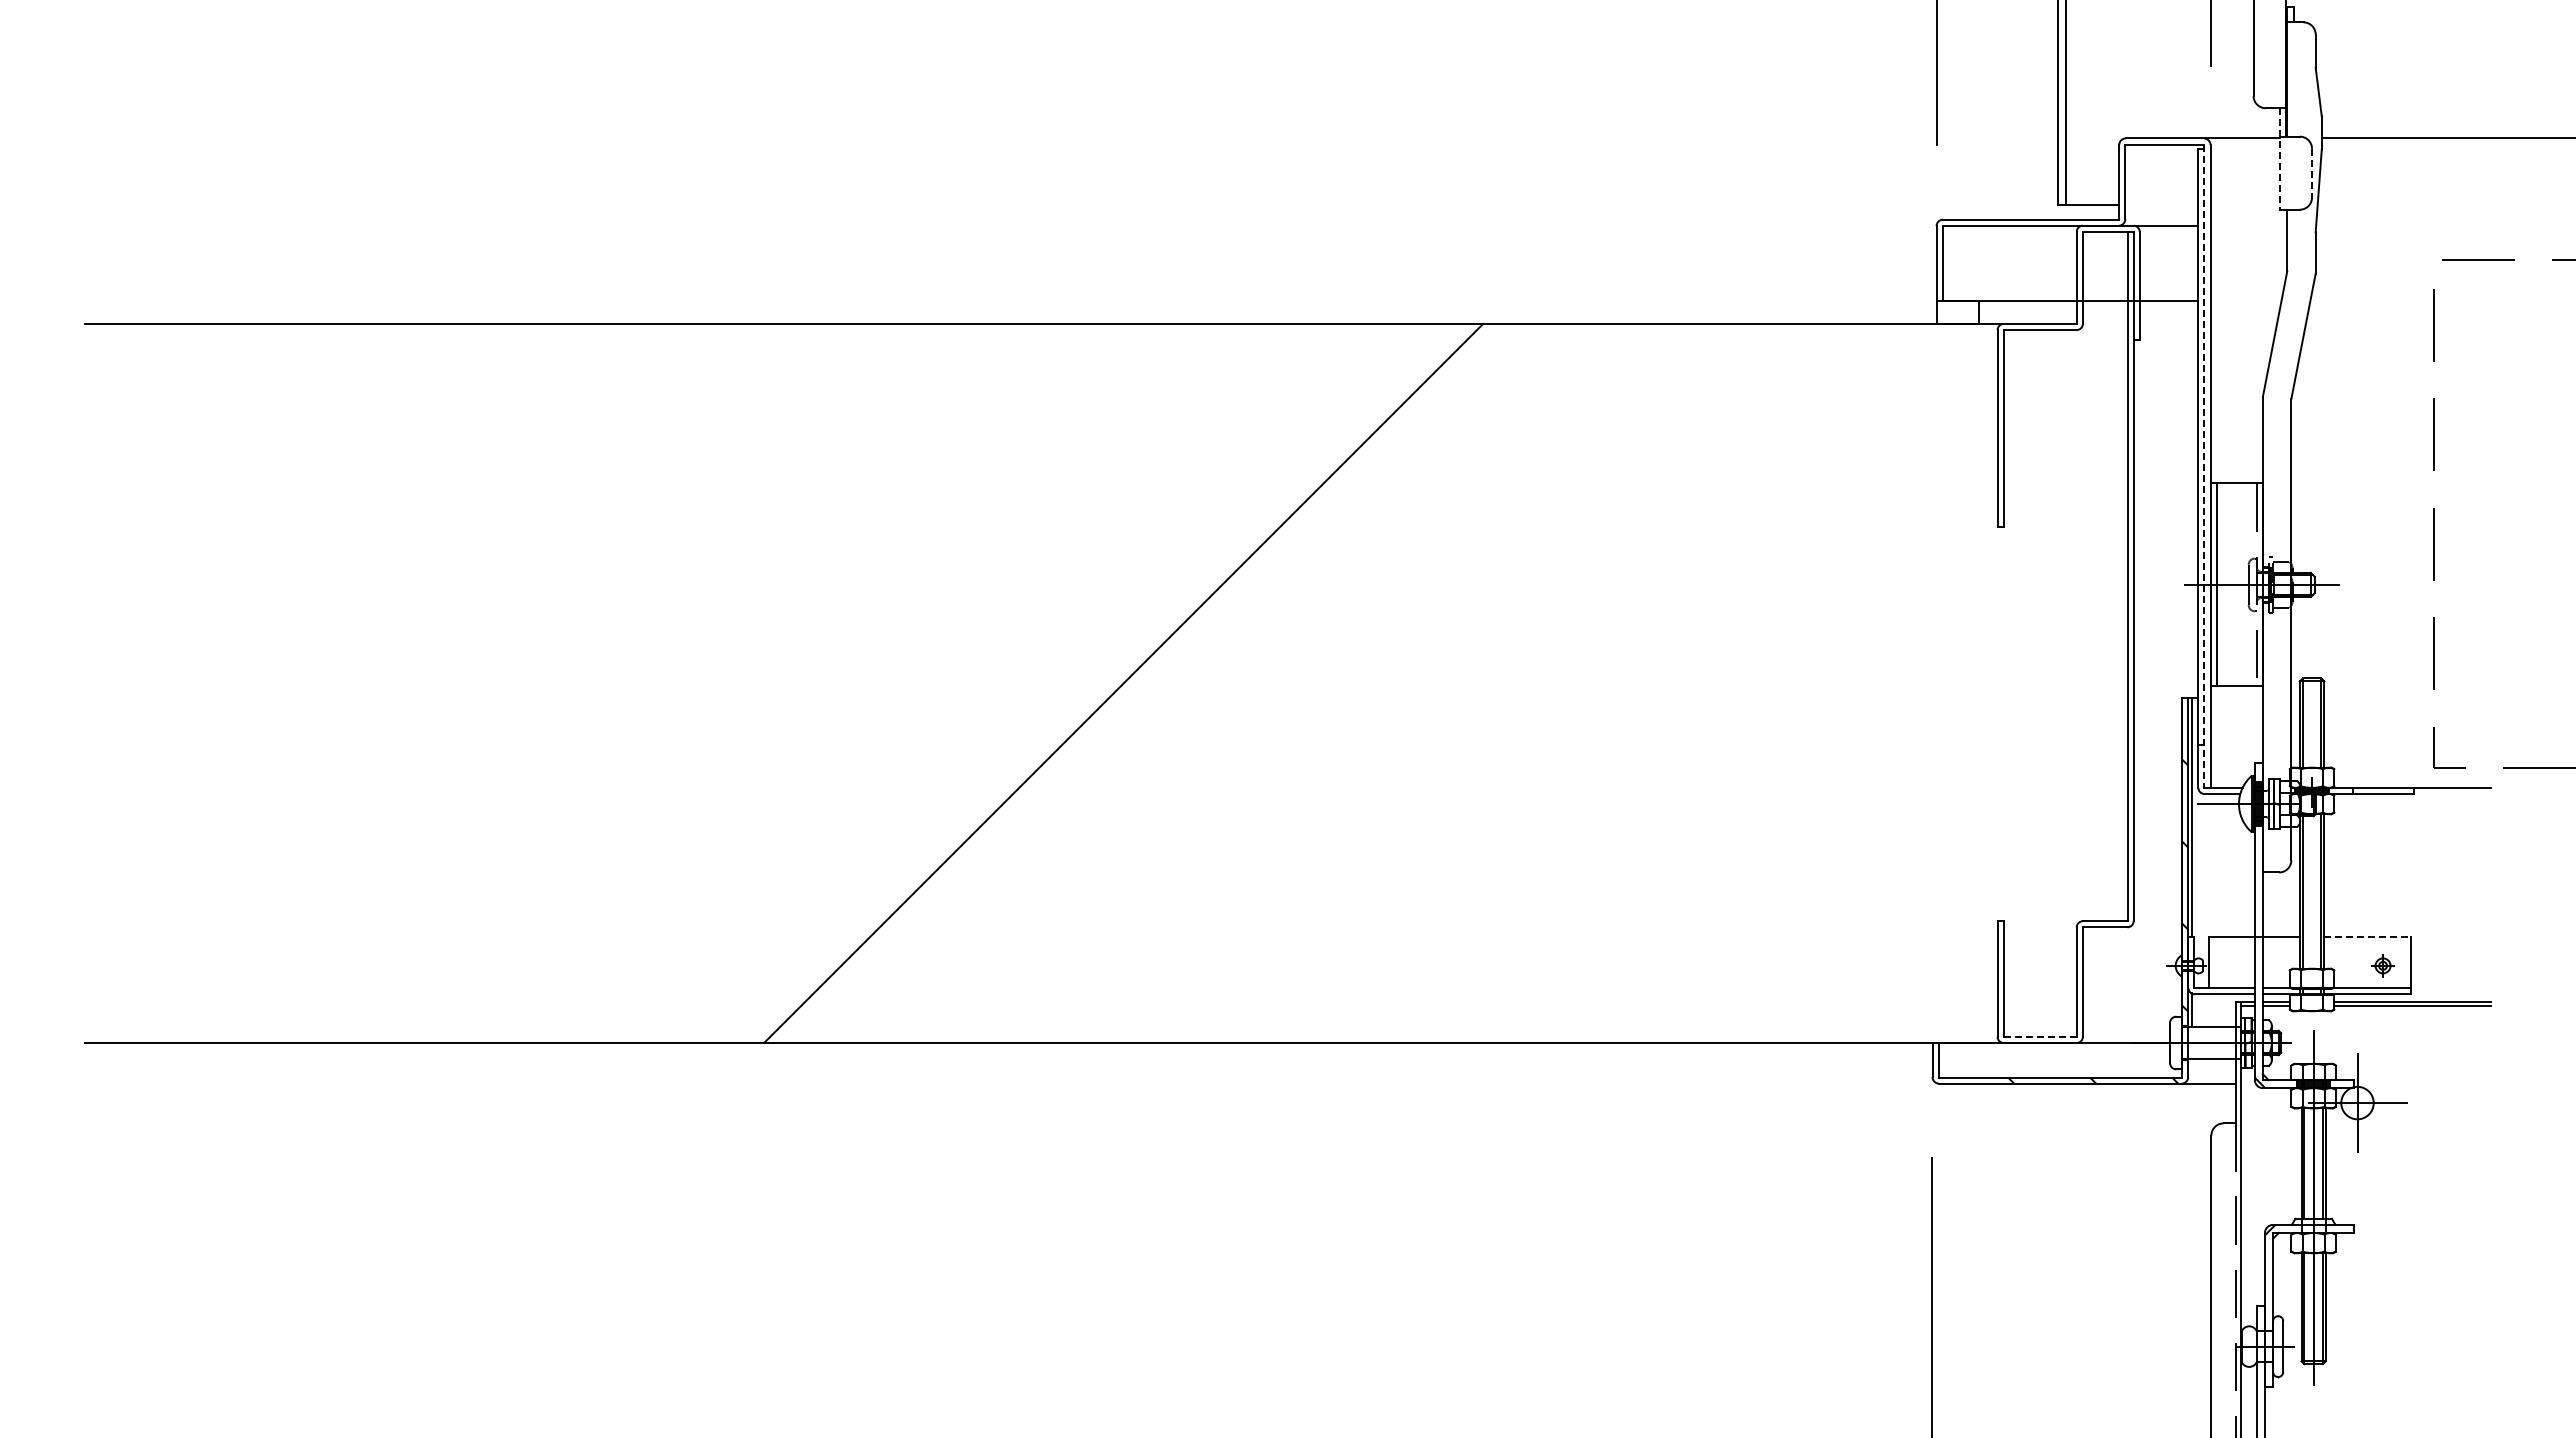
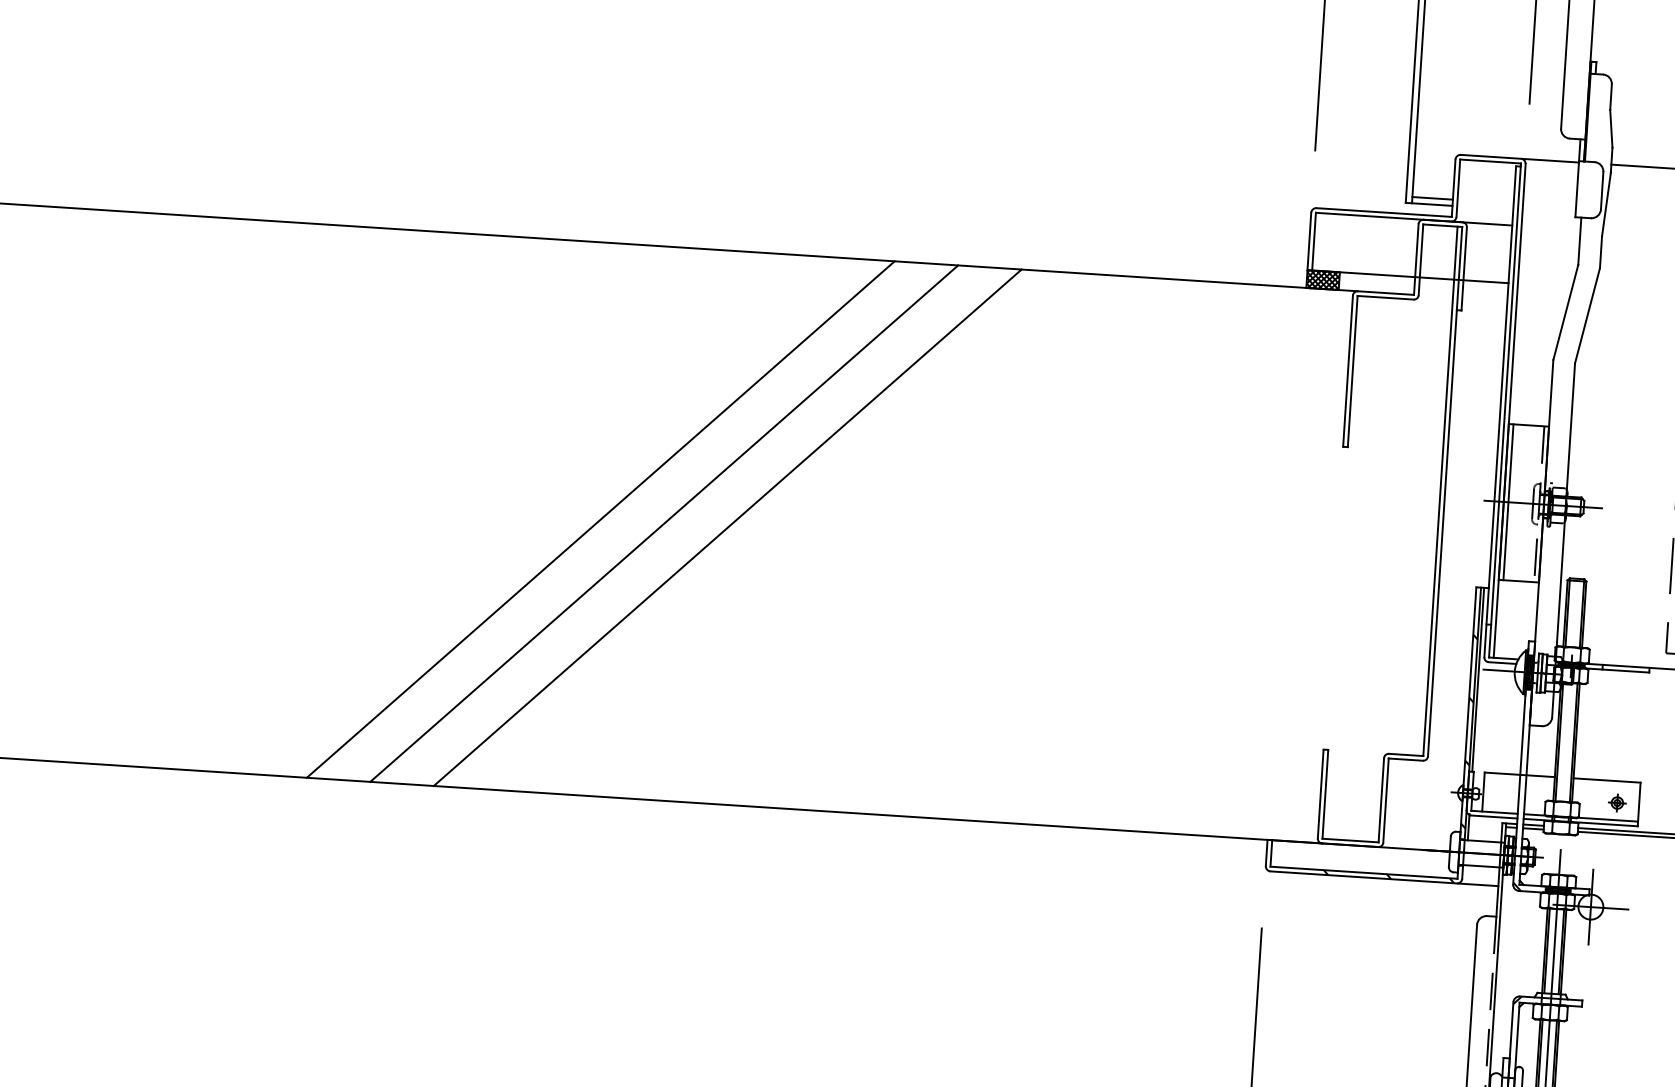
line: (2279, 158) -> (1577, 177), dashed -> solid
line: (2312, 173) -> (1602, 191), dashed -> solid
line: (2092, 197) -> (1432, 198), added
hatch: (1957, 311) -> (1323, 279), added
line: (2204, 466) -> (1505, 410), dashed -> solid
line: (1040, 683) -> (600, 519), added
line: (1205, 683) -> (727, 527), added
line: (2367, 937) -> (1606, 780), dashed -> solid
line: (2040, 1036) -> (1350, 840), dashed -> solid

